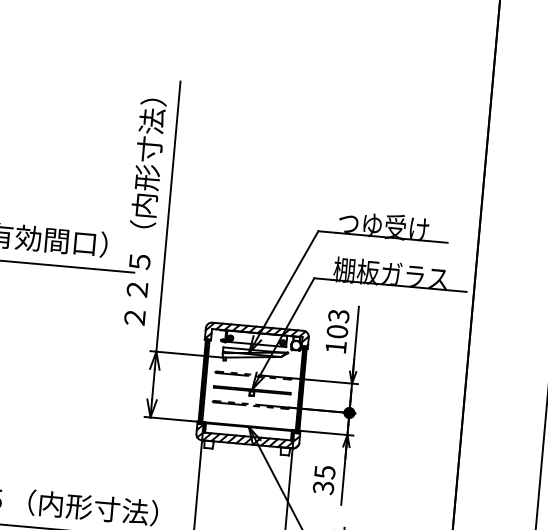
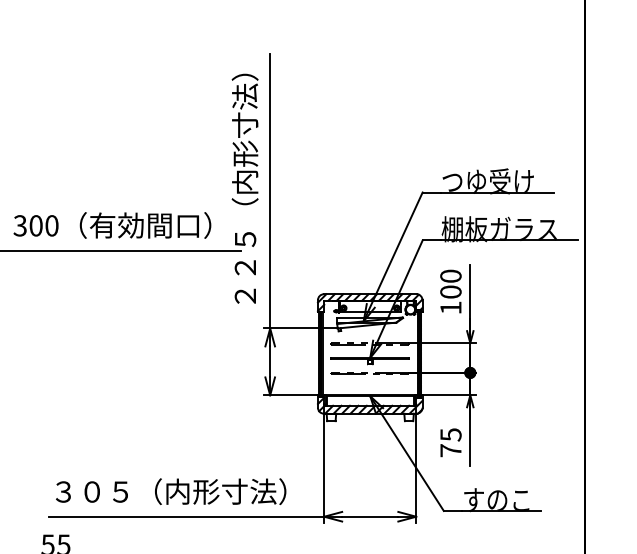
text: (338, 316) -> (450, 276), 103 -> 100
text: (323, 487) -> (450, 450), 35 -> 75

